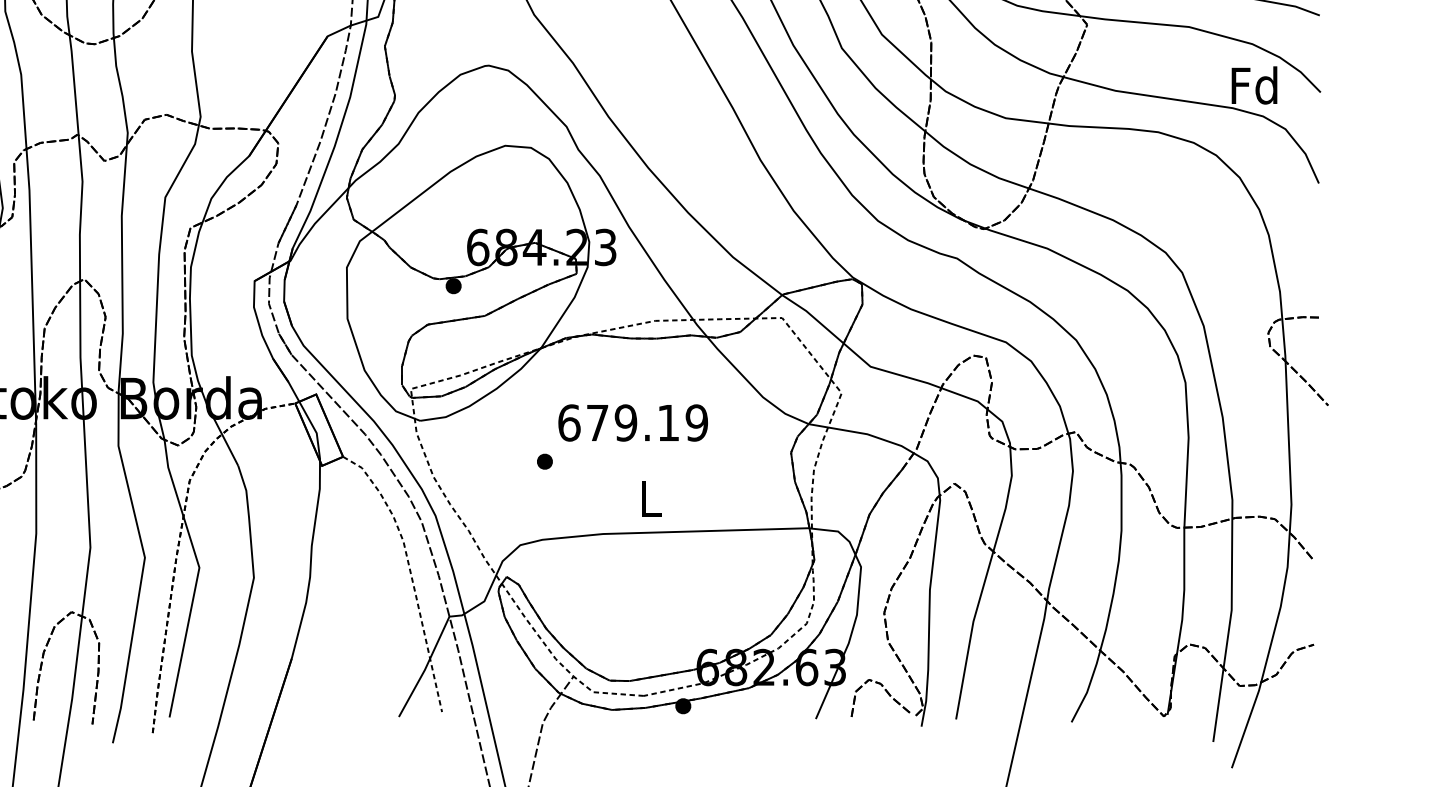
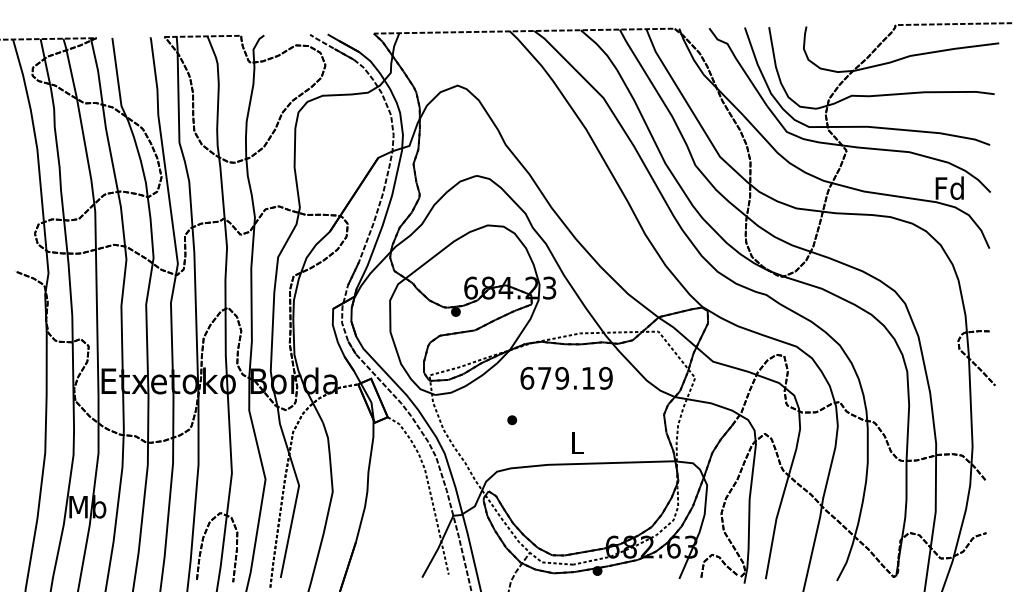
text: (632, 421) -> (566, 377), moved

